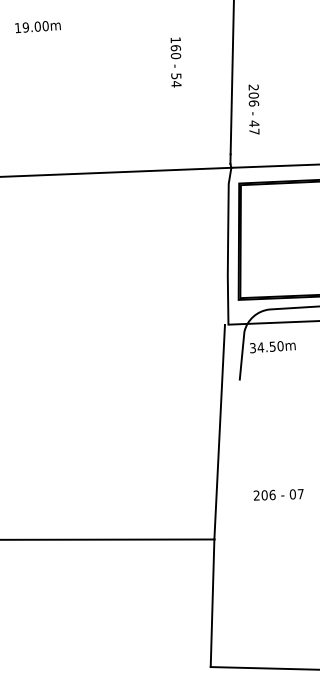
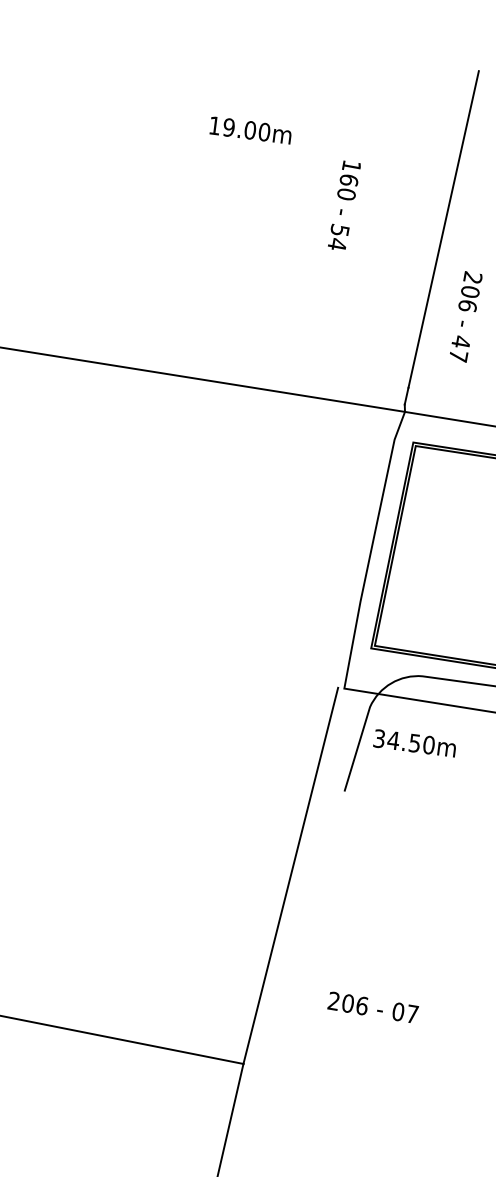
text: (37, 27) -> (249, 131), moved

